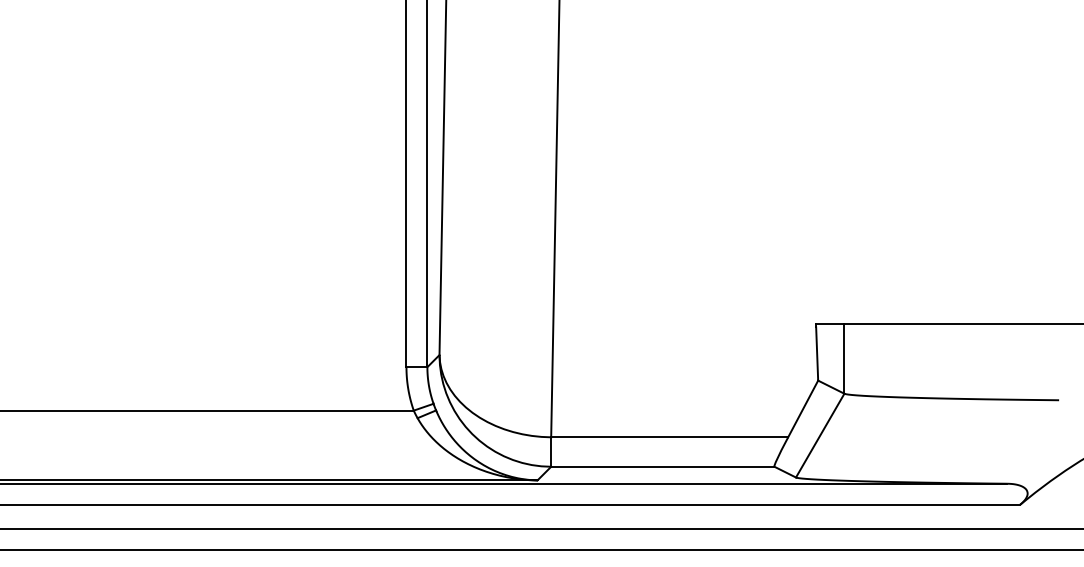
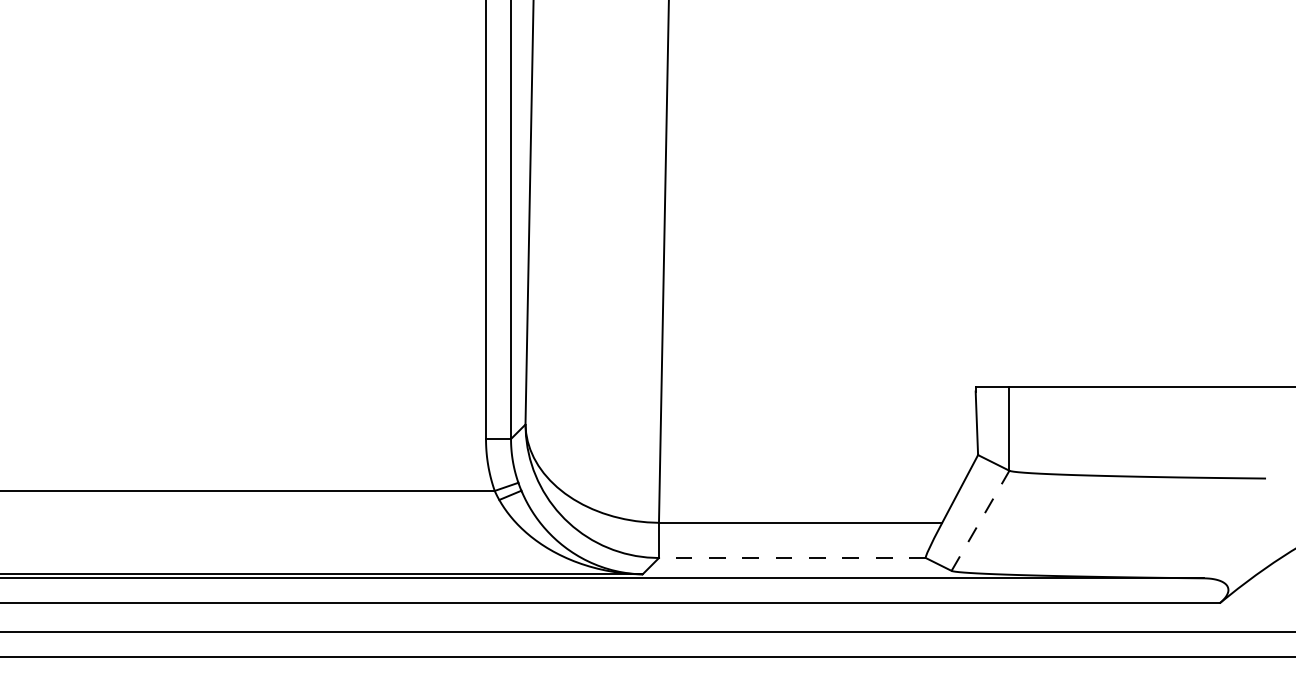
line: (820, 435) -> (980, 520), solid -> dashed
line: (662, 466) -> (792, 557), solid -> dashed

